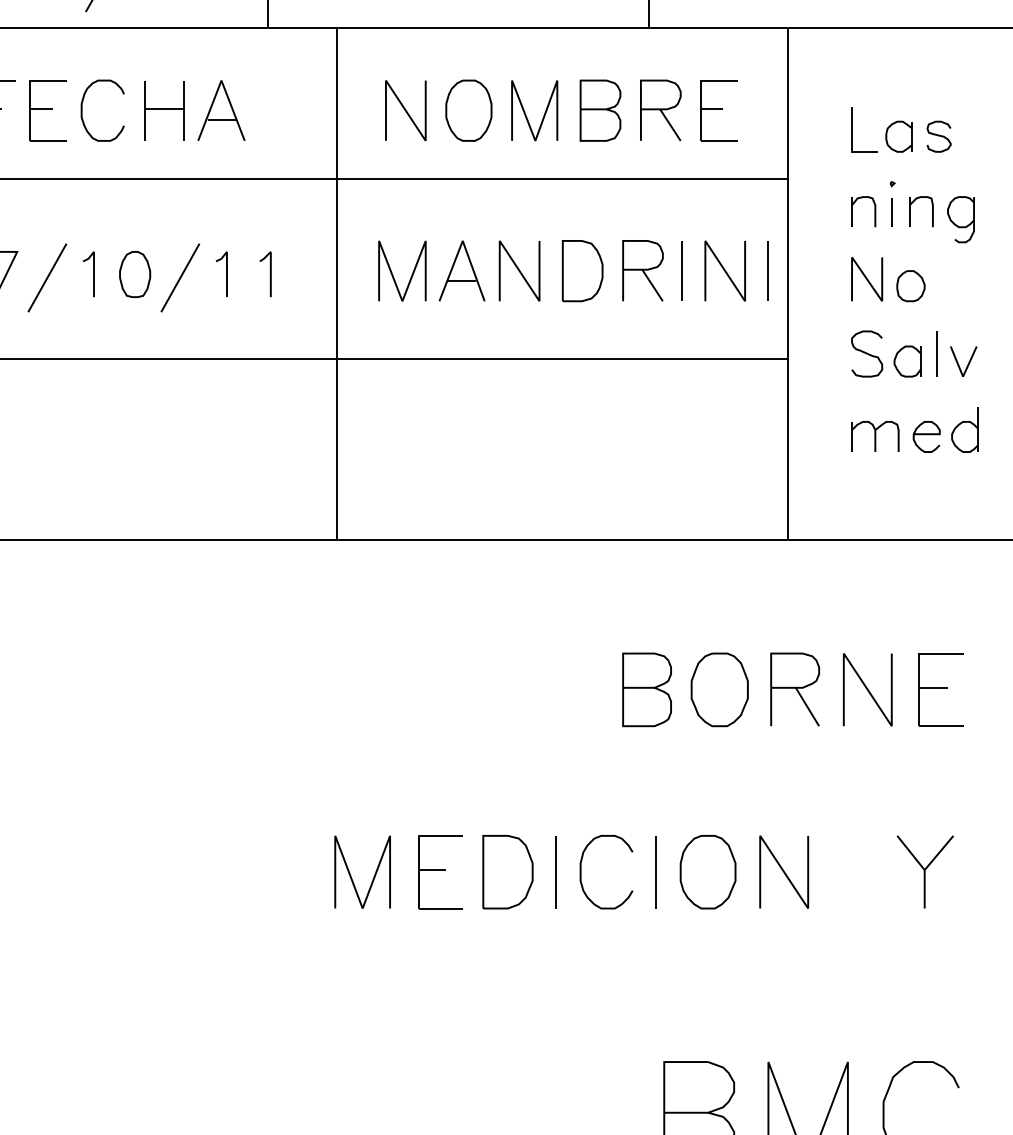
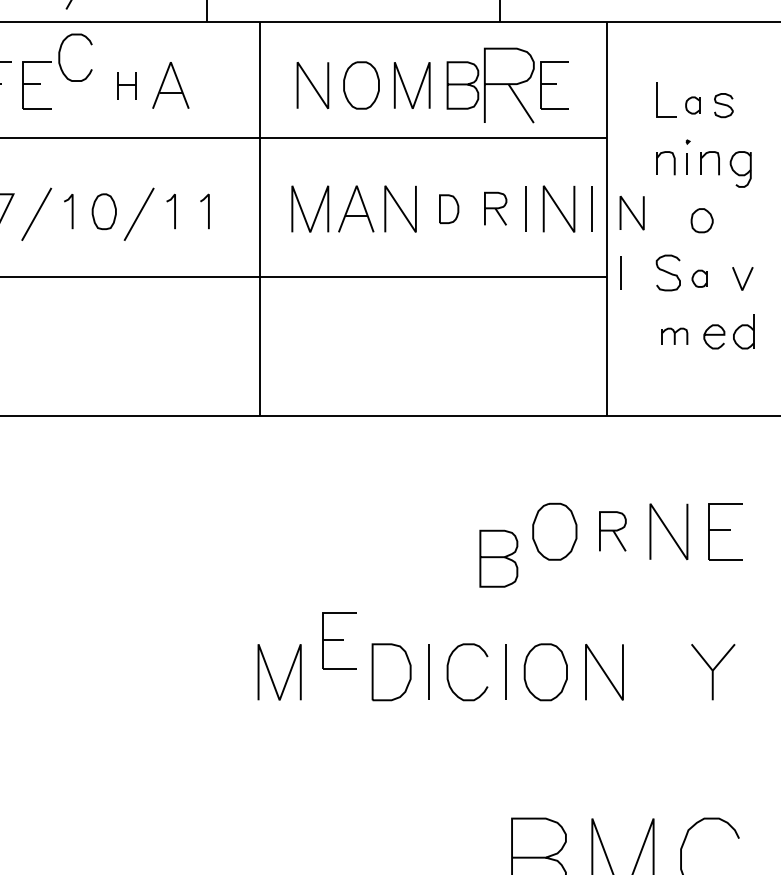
part: (660, 109) -> (509, 84), size x1.6
curve: (82, 110) -> (59, 57), moved
part: (164, 110) -> (126, 85), size x0.6
part: (898, 136) -> (692, 105), size x0.7
part: (642, 270) -> (495, 208), size x0.7
part: (582, 271) -> (449, 209), size x0.6
curve: (867, 279) -> (632, 213), moved
line: (936, 353) -> (620, 272), moved
part: (907, 361) -> (699, 278), size x0.7
part: (875, 436) -> (674, 336), size x0.7
curve: (646, 688) -> (498, 557), moved
part: (794, 689) -> (612, 531), size x0.7
part: (440, 872) -> (339, 641), moved

